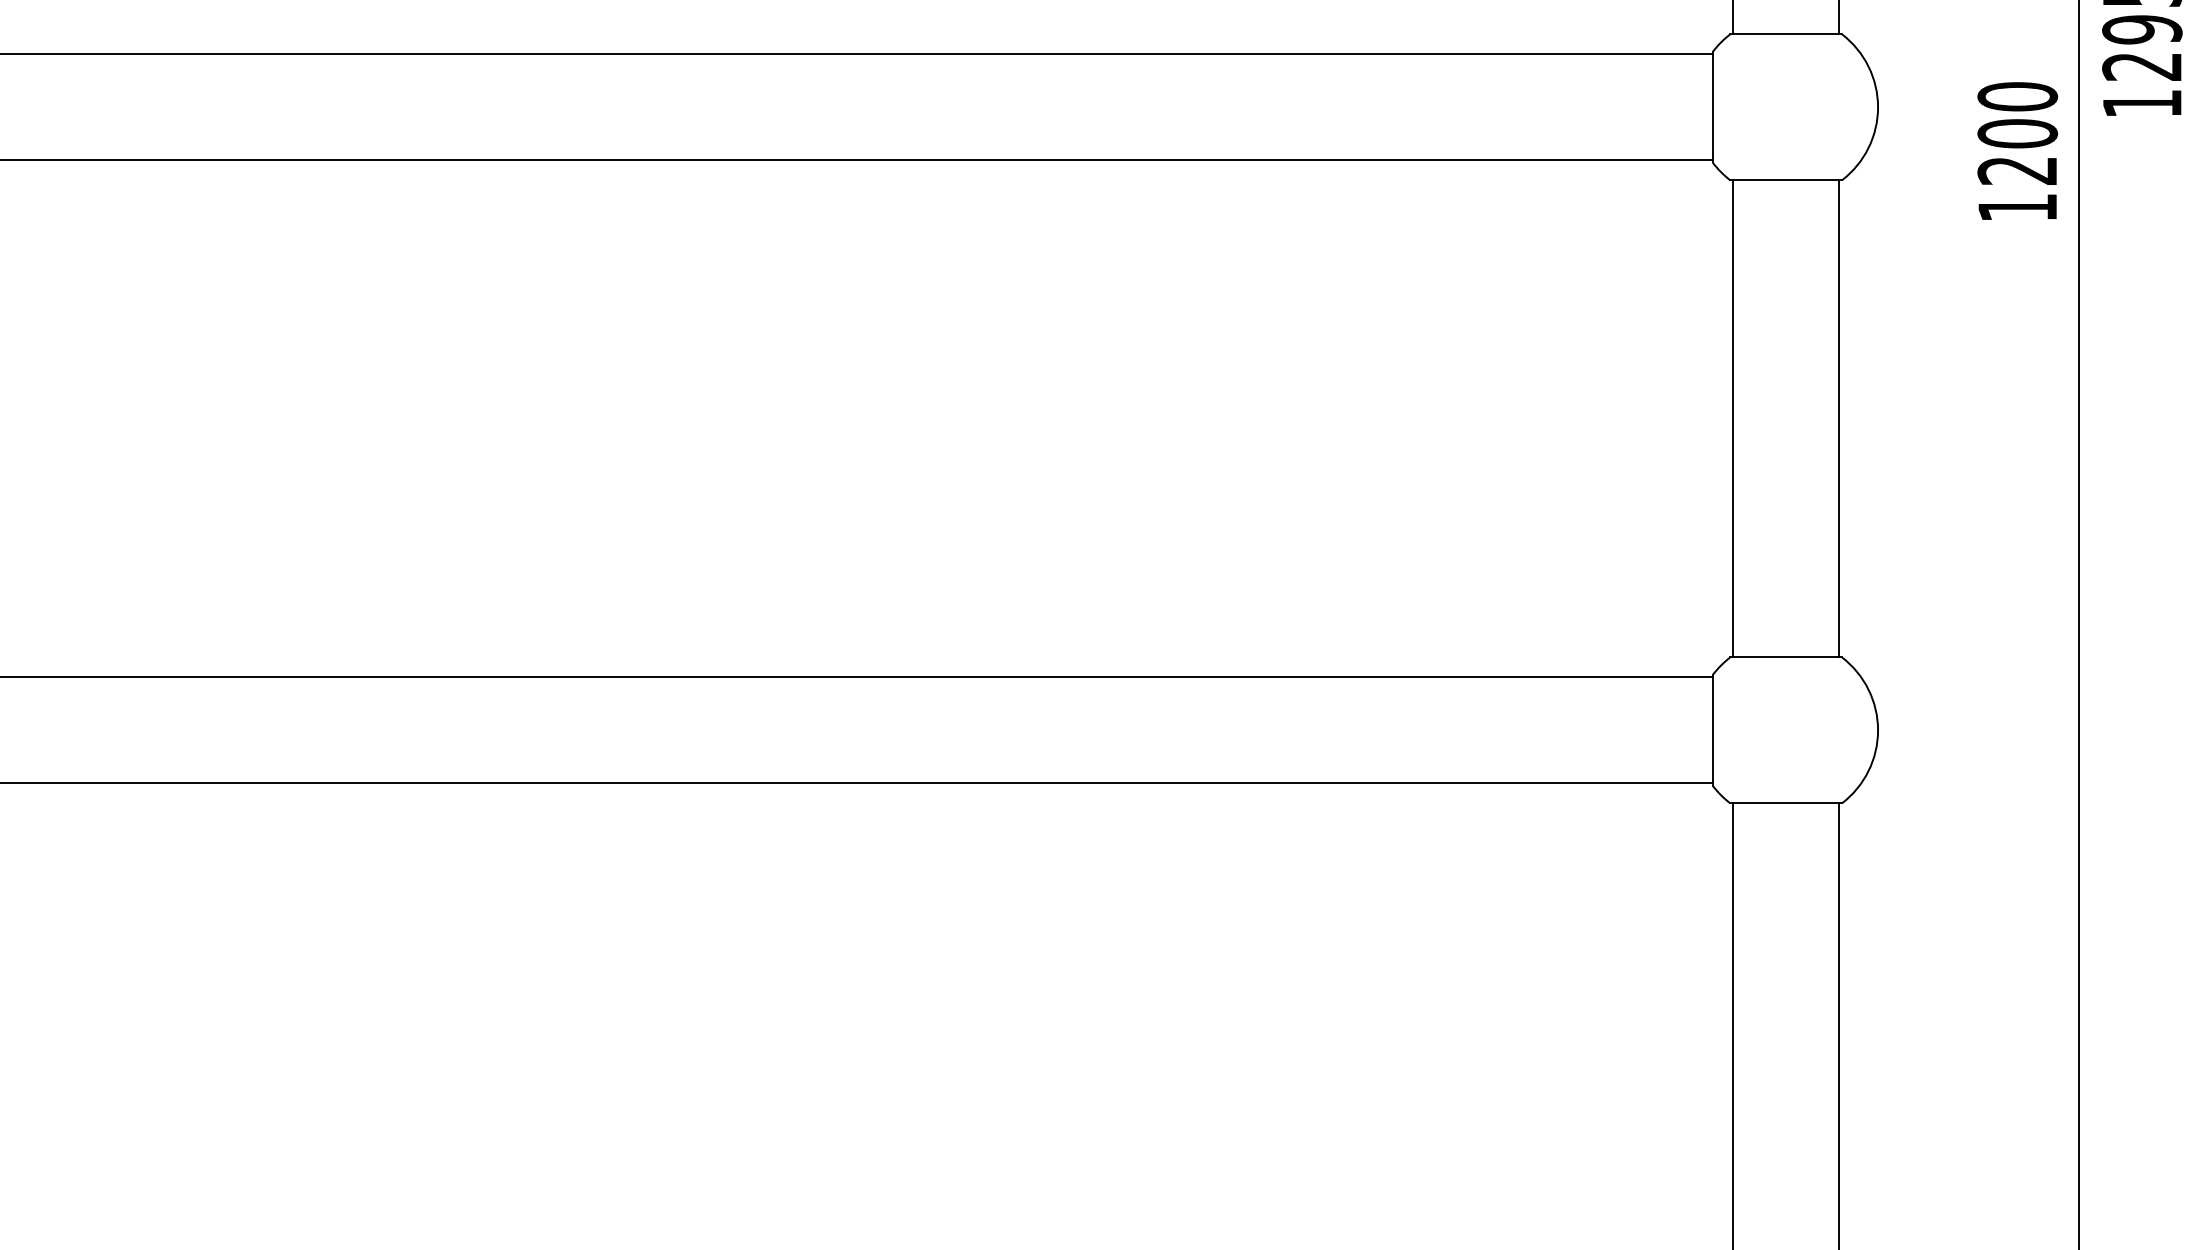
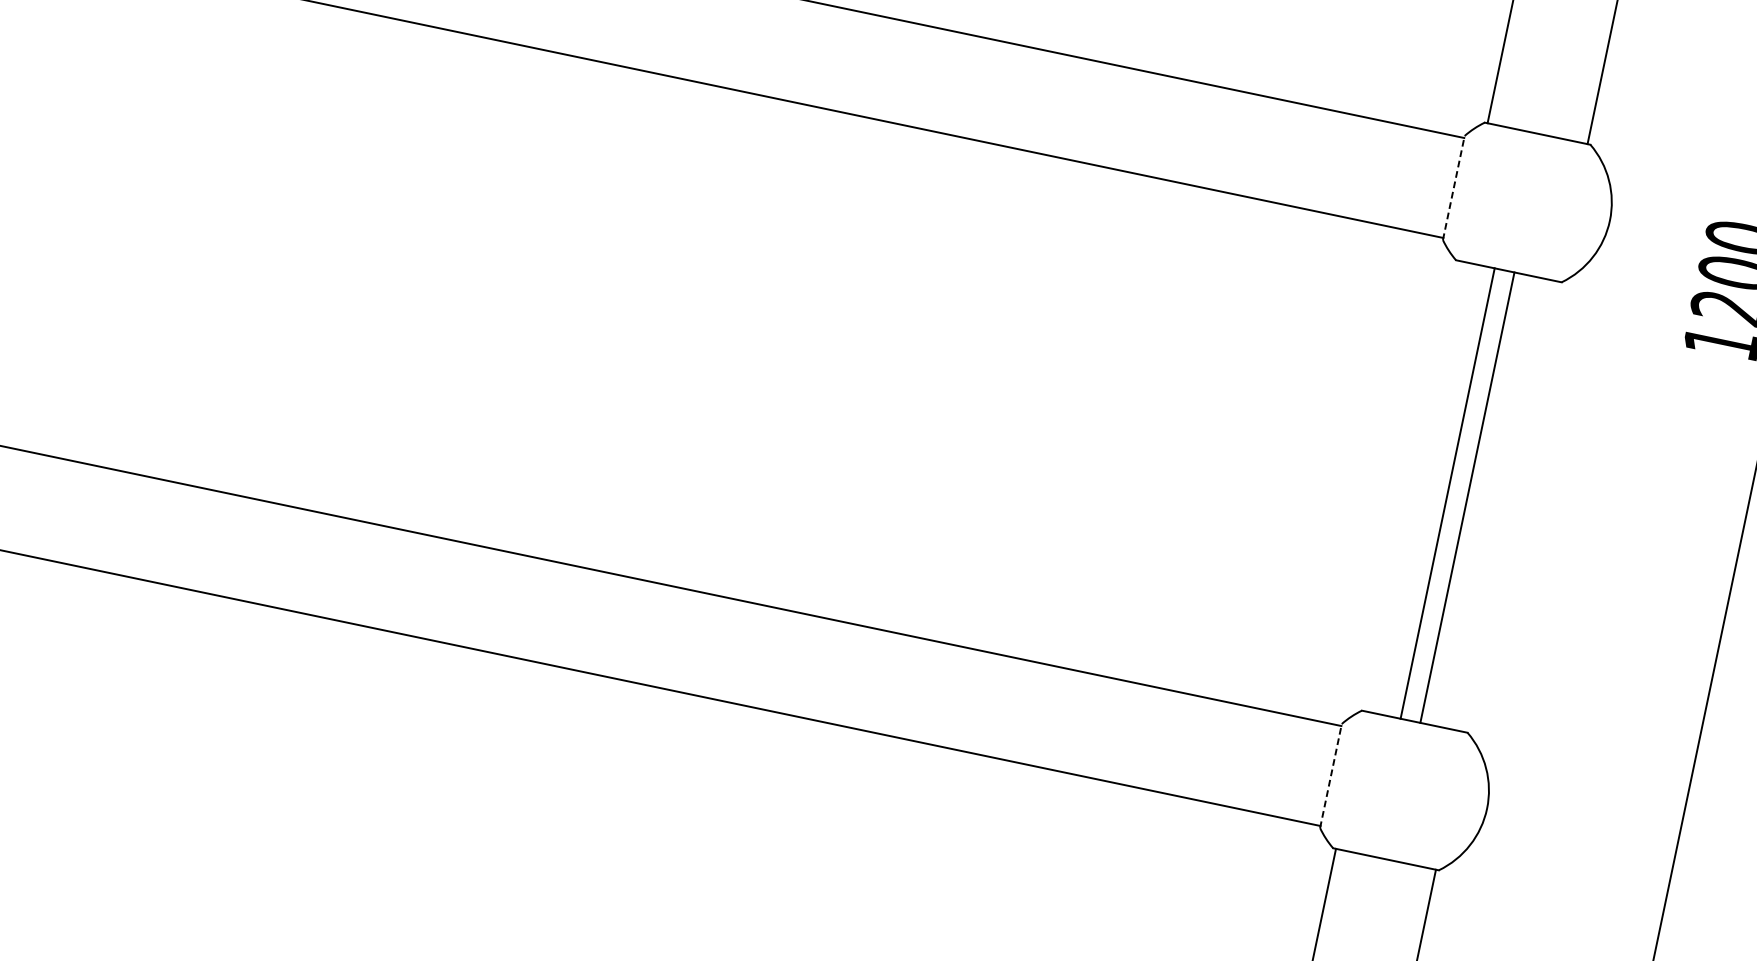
line: (1712, 106) -> (1453, 187), solid -> dashed
line: (1733, 418) -> (1448, 493), moved
line: (1839, 418) -> (1467, 497), moved
line: (1712, 729) -> (1331, 775), solid -> dashed

